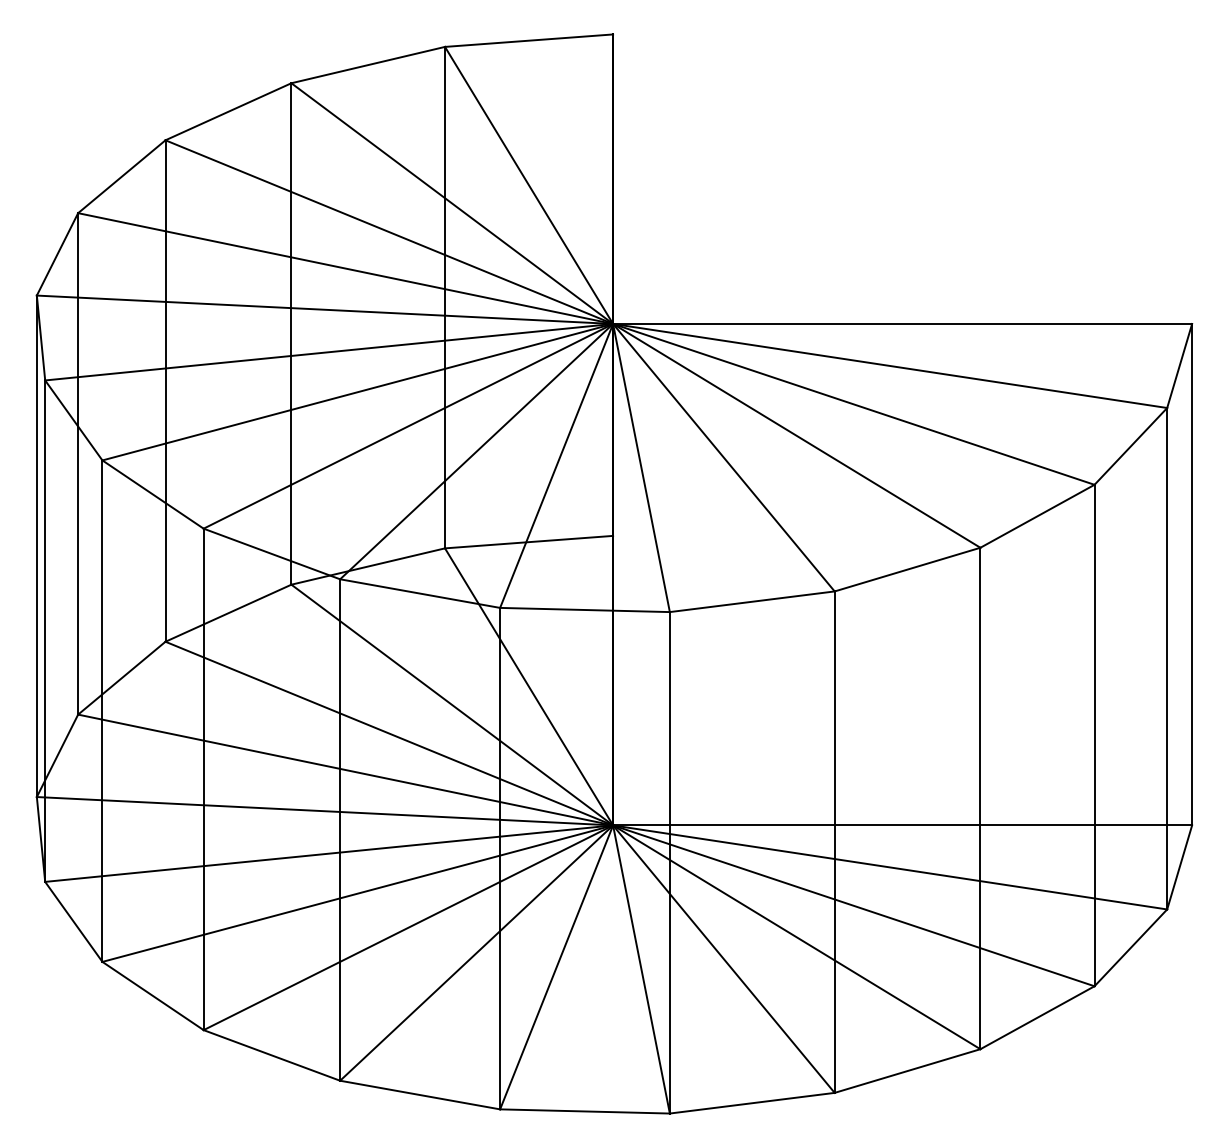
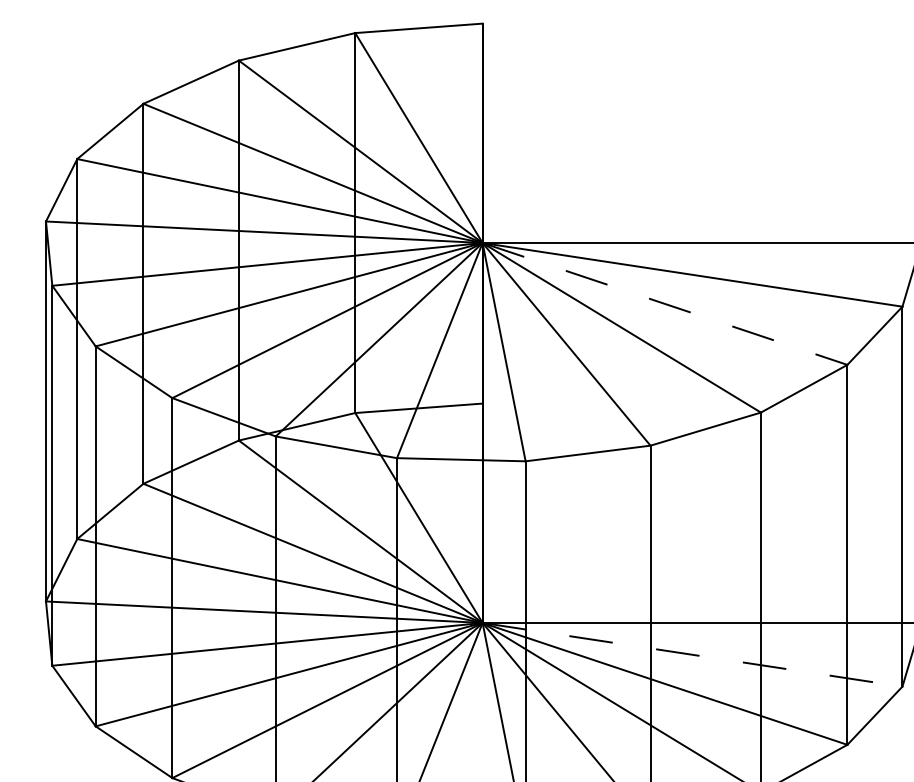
line: (853, 404) -> (664, 304), solid -> dashed
line: (890, 867) -> (692, 654), solid -> dashed

